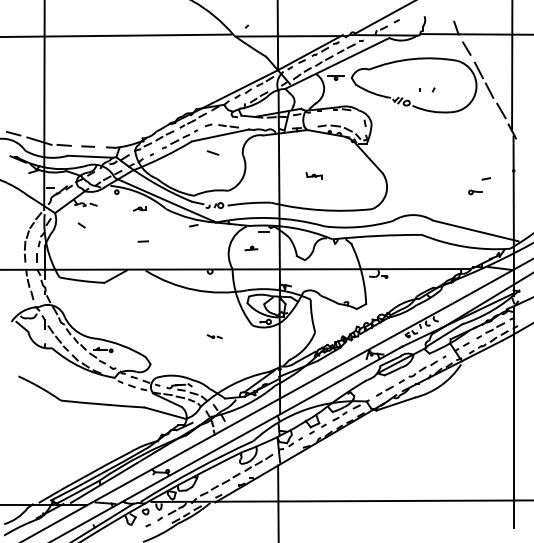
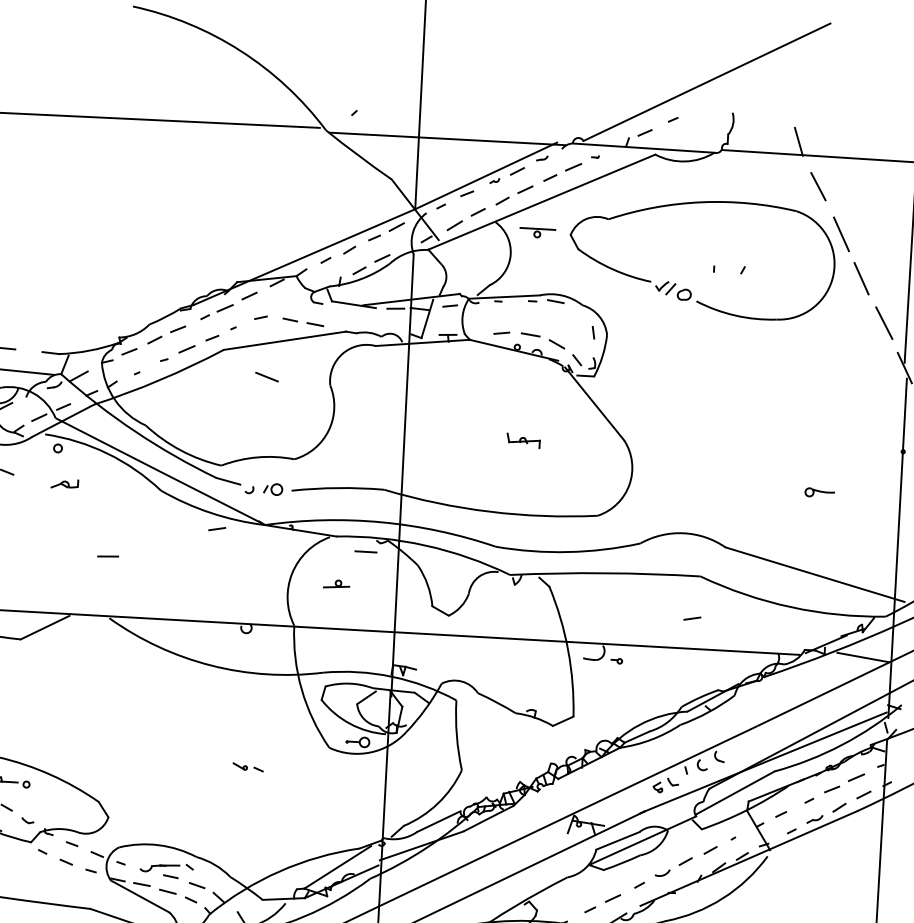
part: (313, 175) -> (522, 439), moved
line: (485, 178) -> (690, 617), moved
part: (139, 208) -> (63, 483), moved

